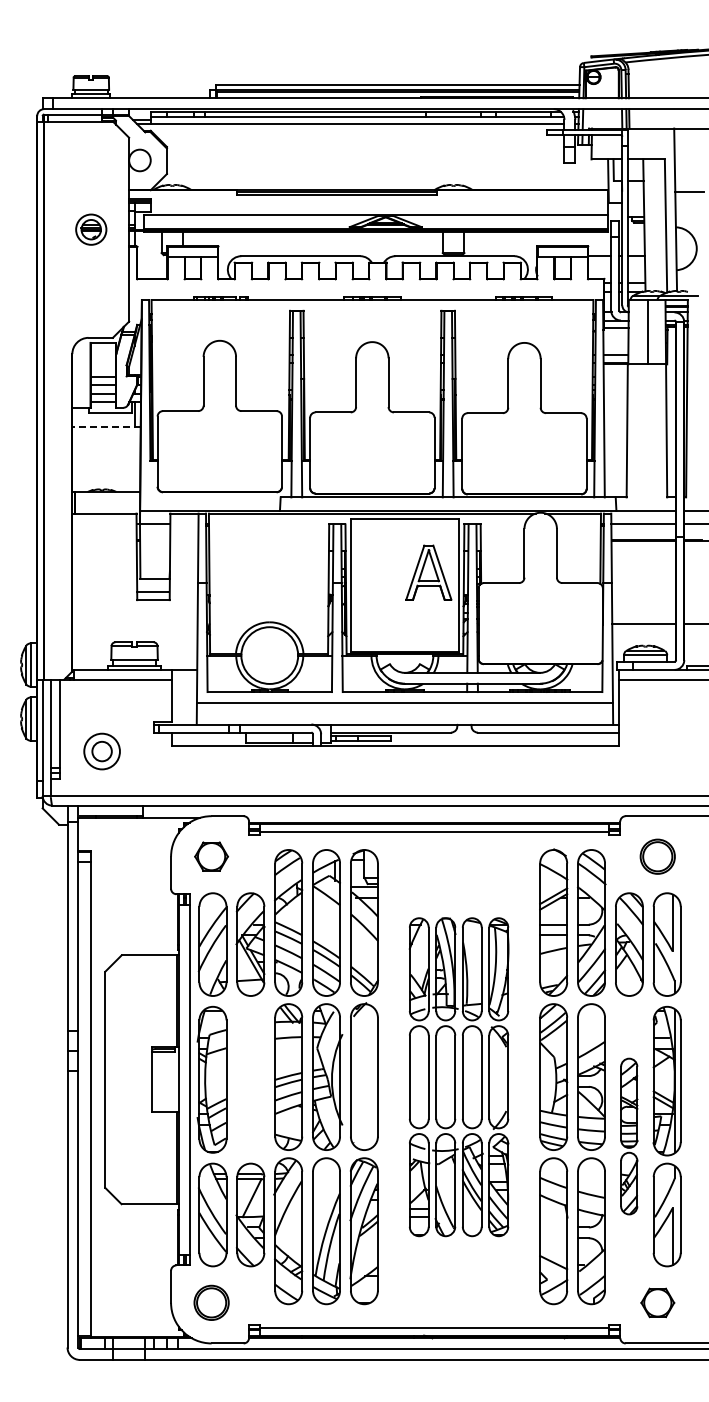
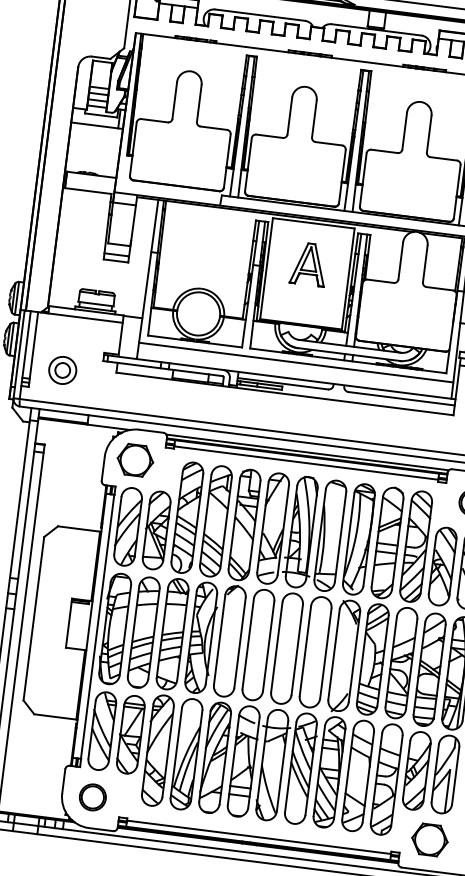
line: (106, 427) -> (96, 126), dashed -> solid
part: (428, 572) -> (309, 264), moved
line: (434, 818) -> (307, 452), added
part: (211, 856) -> (135, 460), size x1.43
part: (458, 1077) -> (300, 650), size x1.43
part: (250, 1079) -> (143, 632), added
part: (628, 1136) -> (423, 711), size x1.67
part: (657, 1302) -> (429, 839), size x1.43

